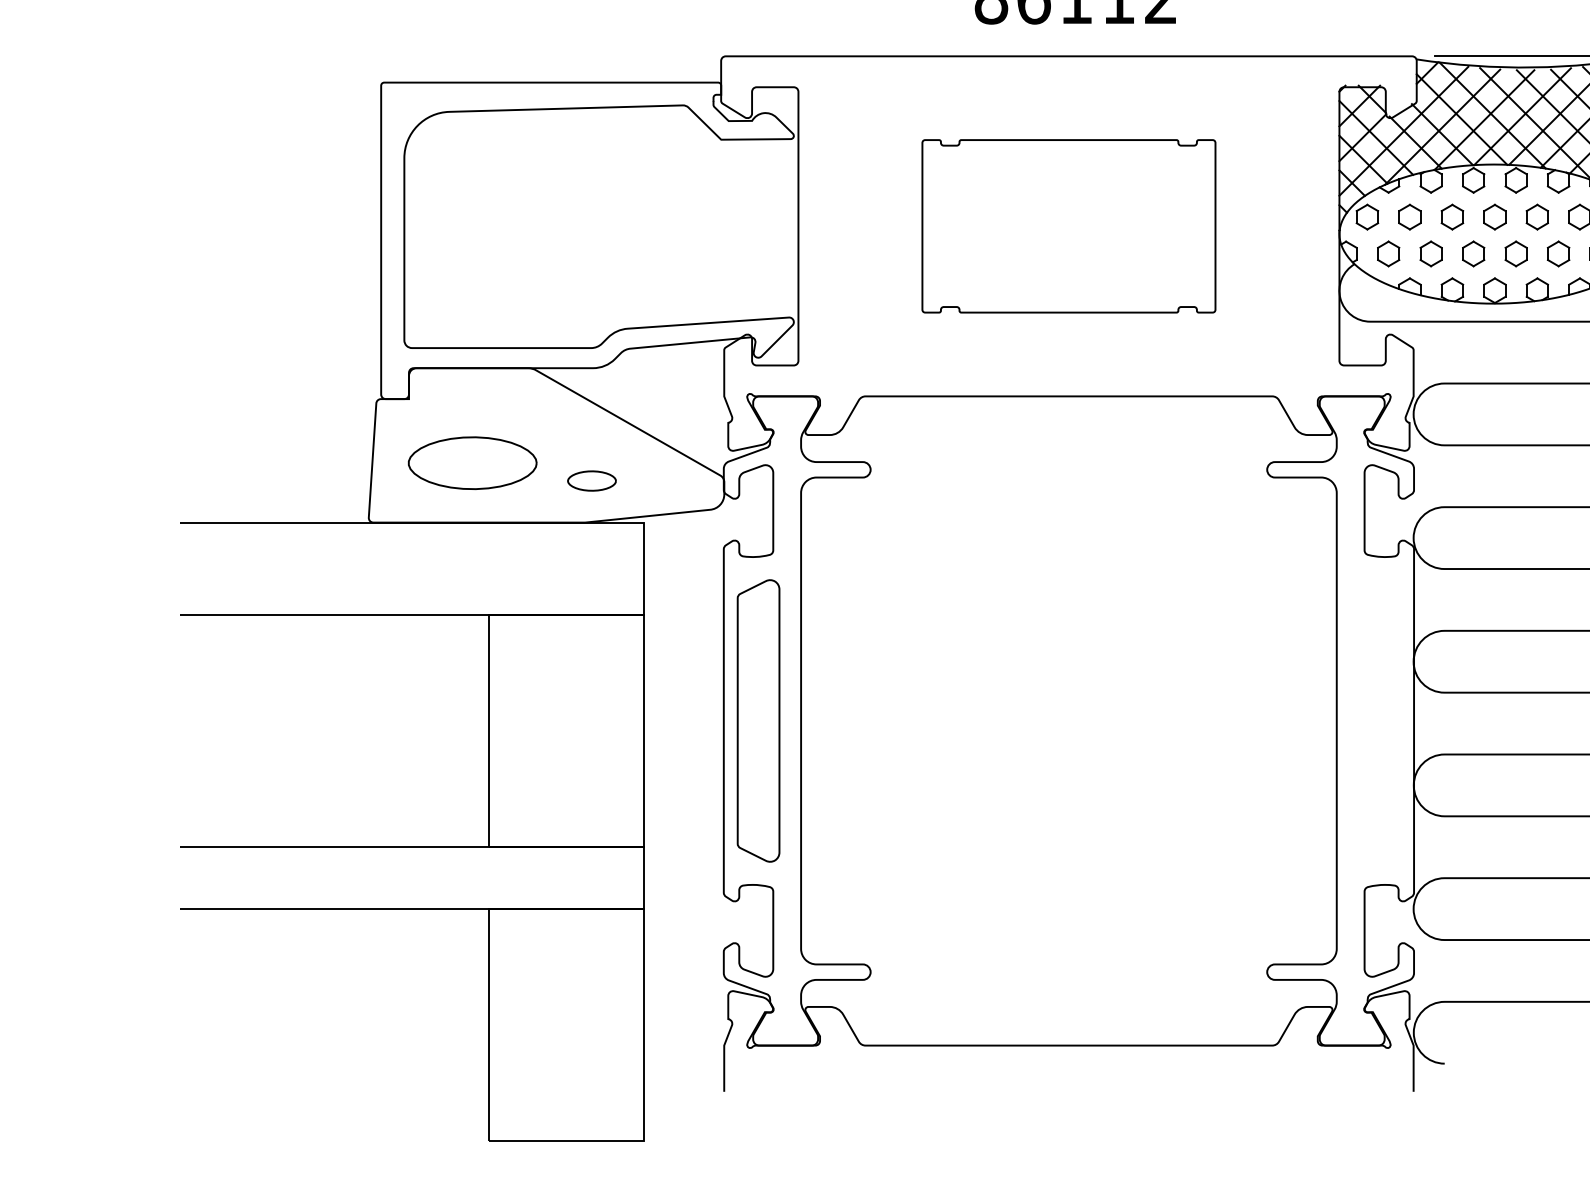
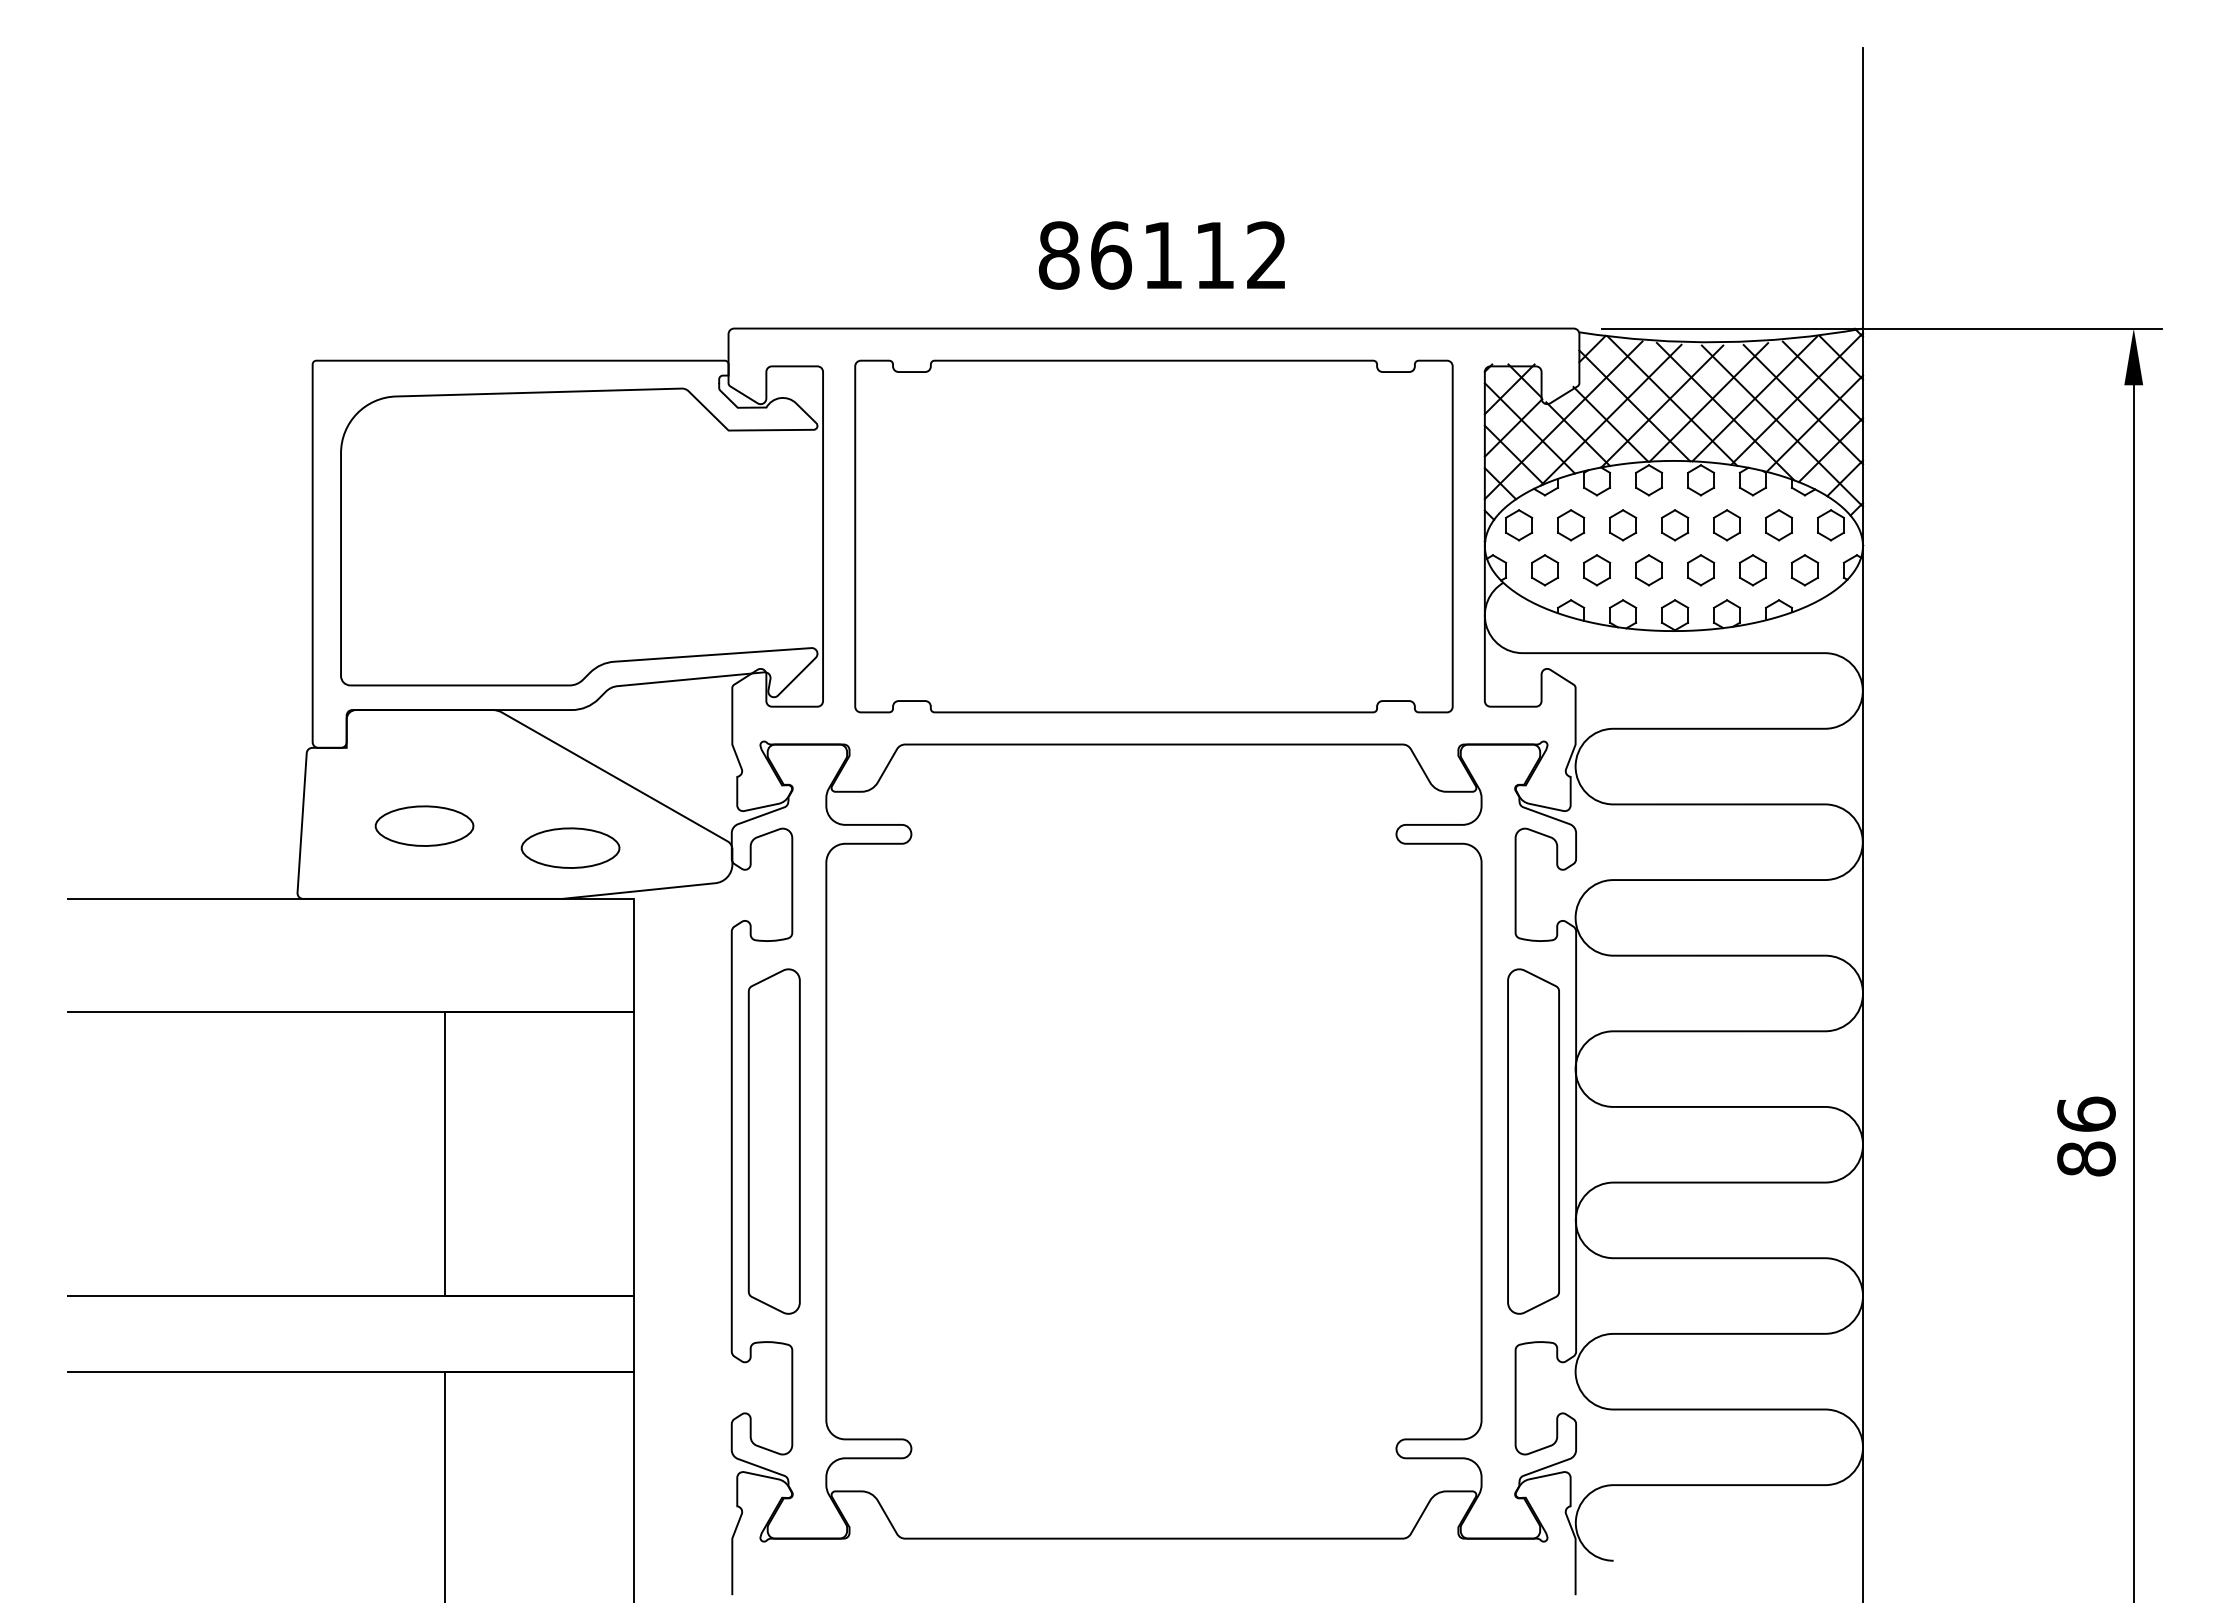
part: (1068, 226) -> (1153, 536), size x1.67
part: (472, 462) -> (424, 825), size x0.62
part: (591, 480) -> (570, 847), size x1.67
part: (1379, 720) -> (1533, 1141), added

